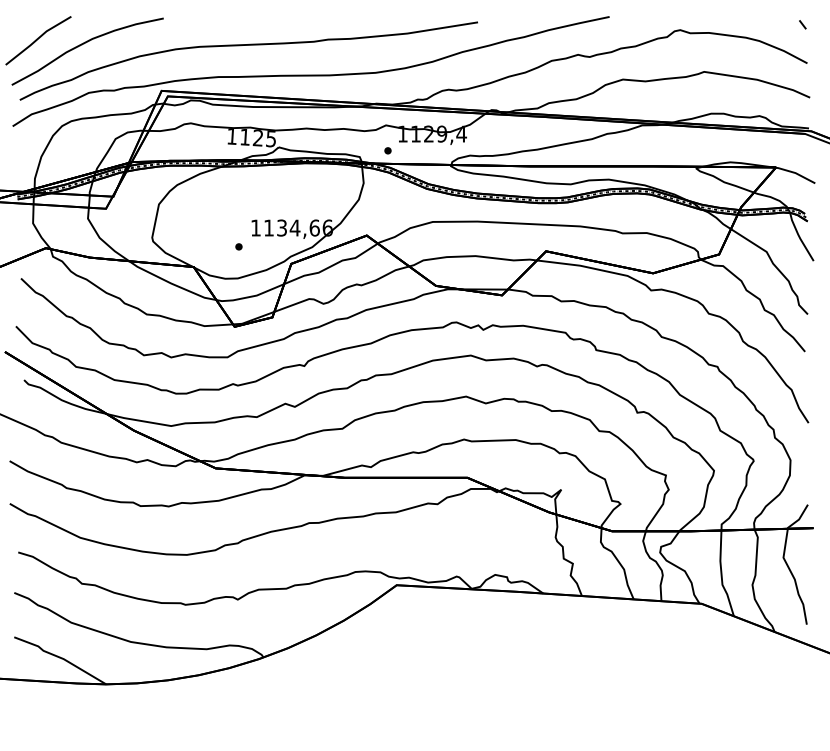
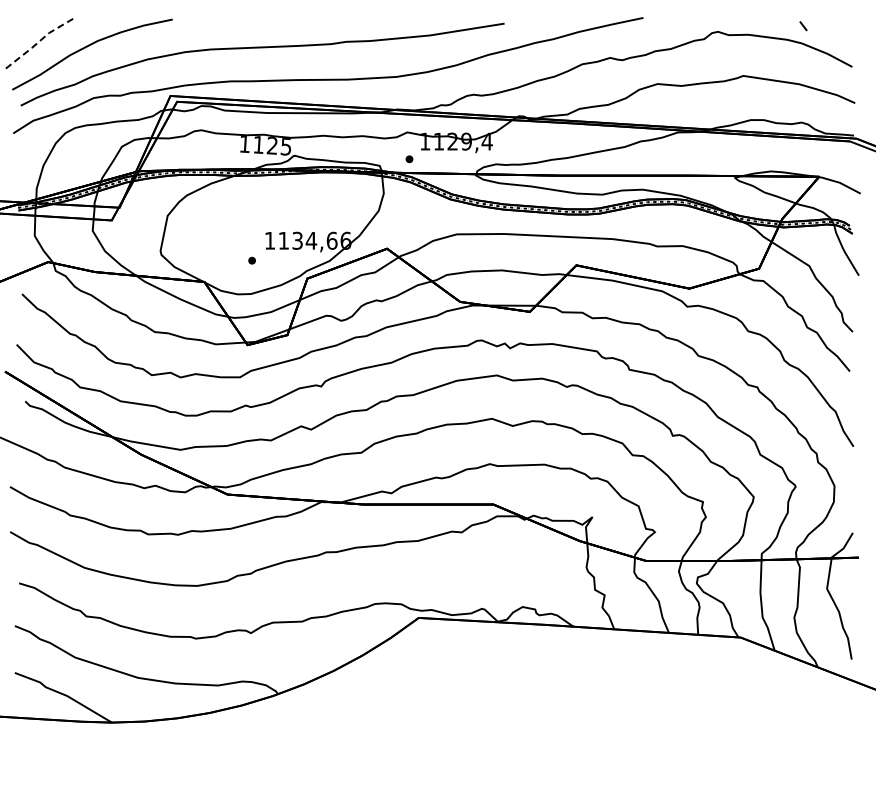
line: (802, 25) -> (803, 26), moved
line: (37, 39) -> (39, 41), solid -> dashed

